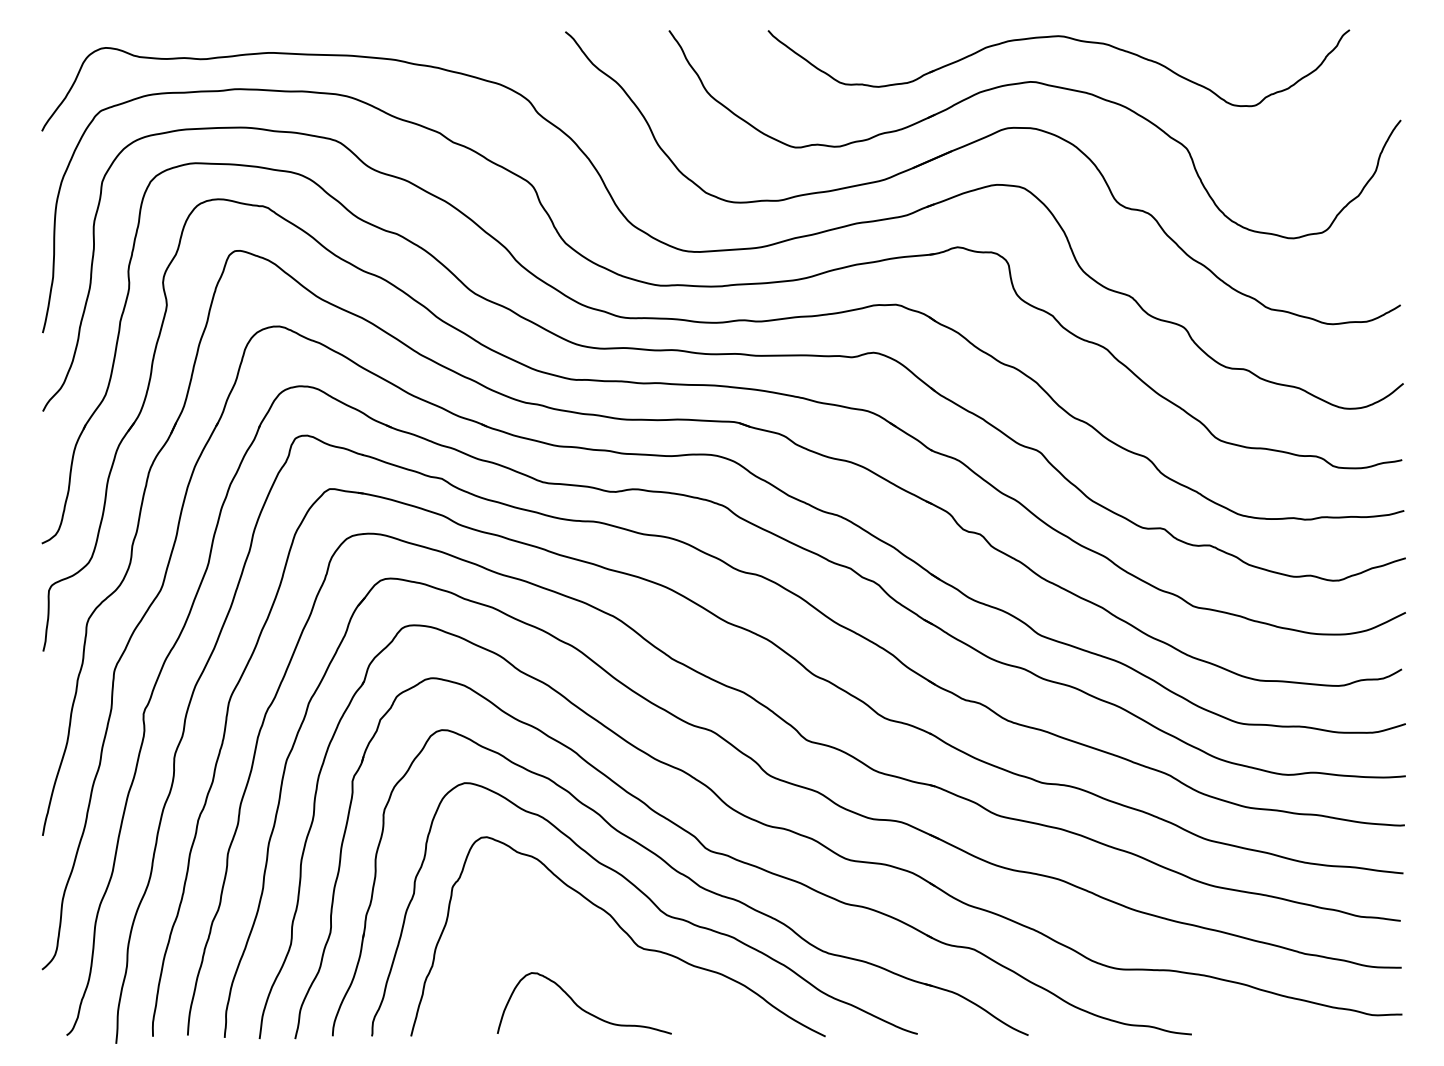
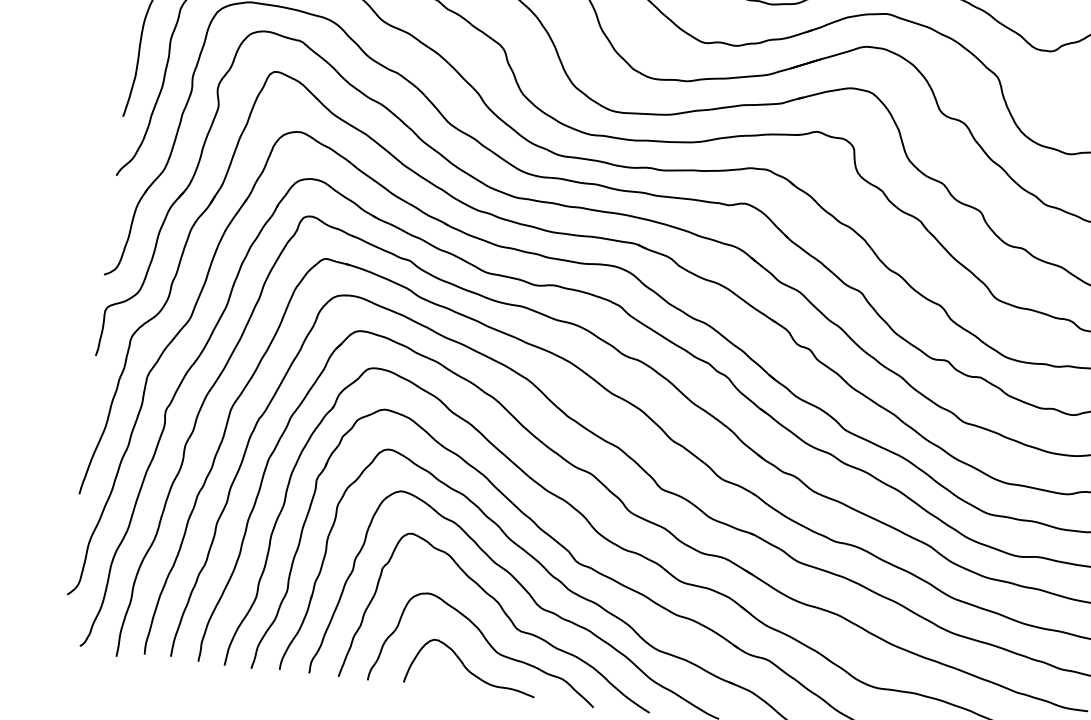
curve: (604, 971) -> (489, 644), added

